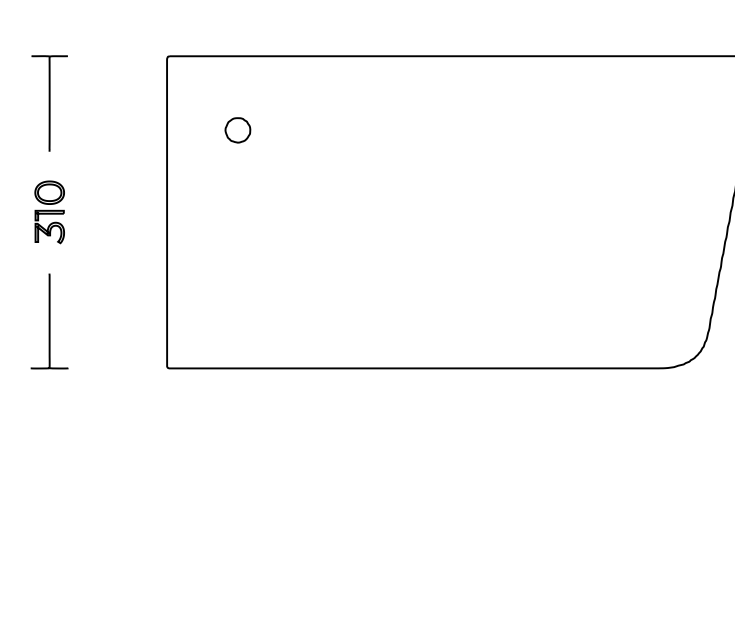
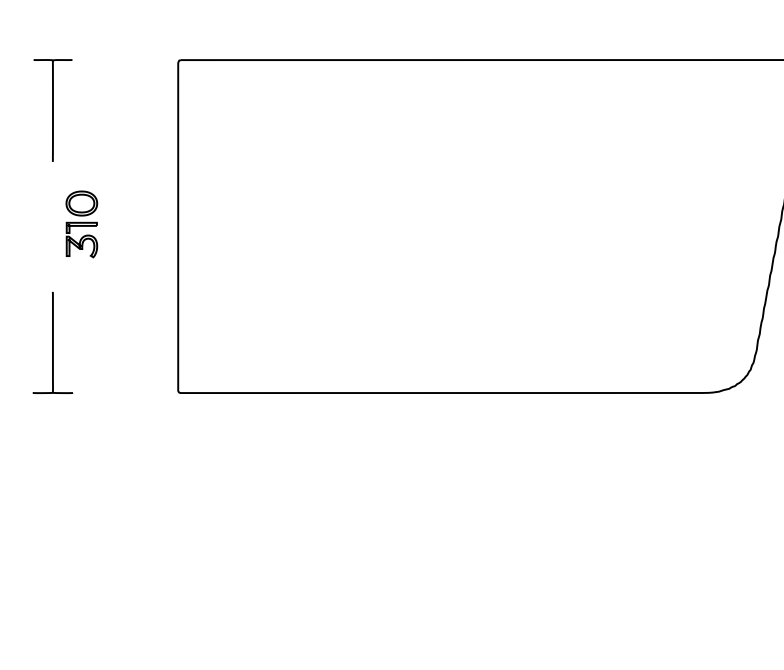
part: (237, 130) -> (253, 139), removed
part: (49, 212) -> (81, 224), moved

